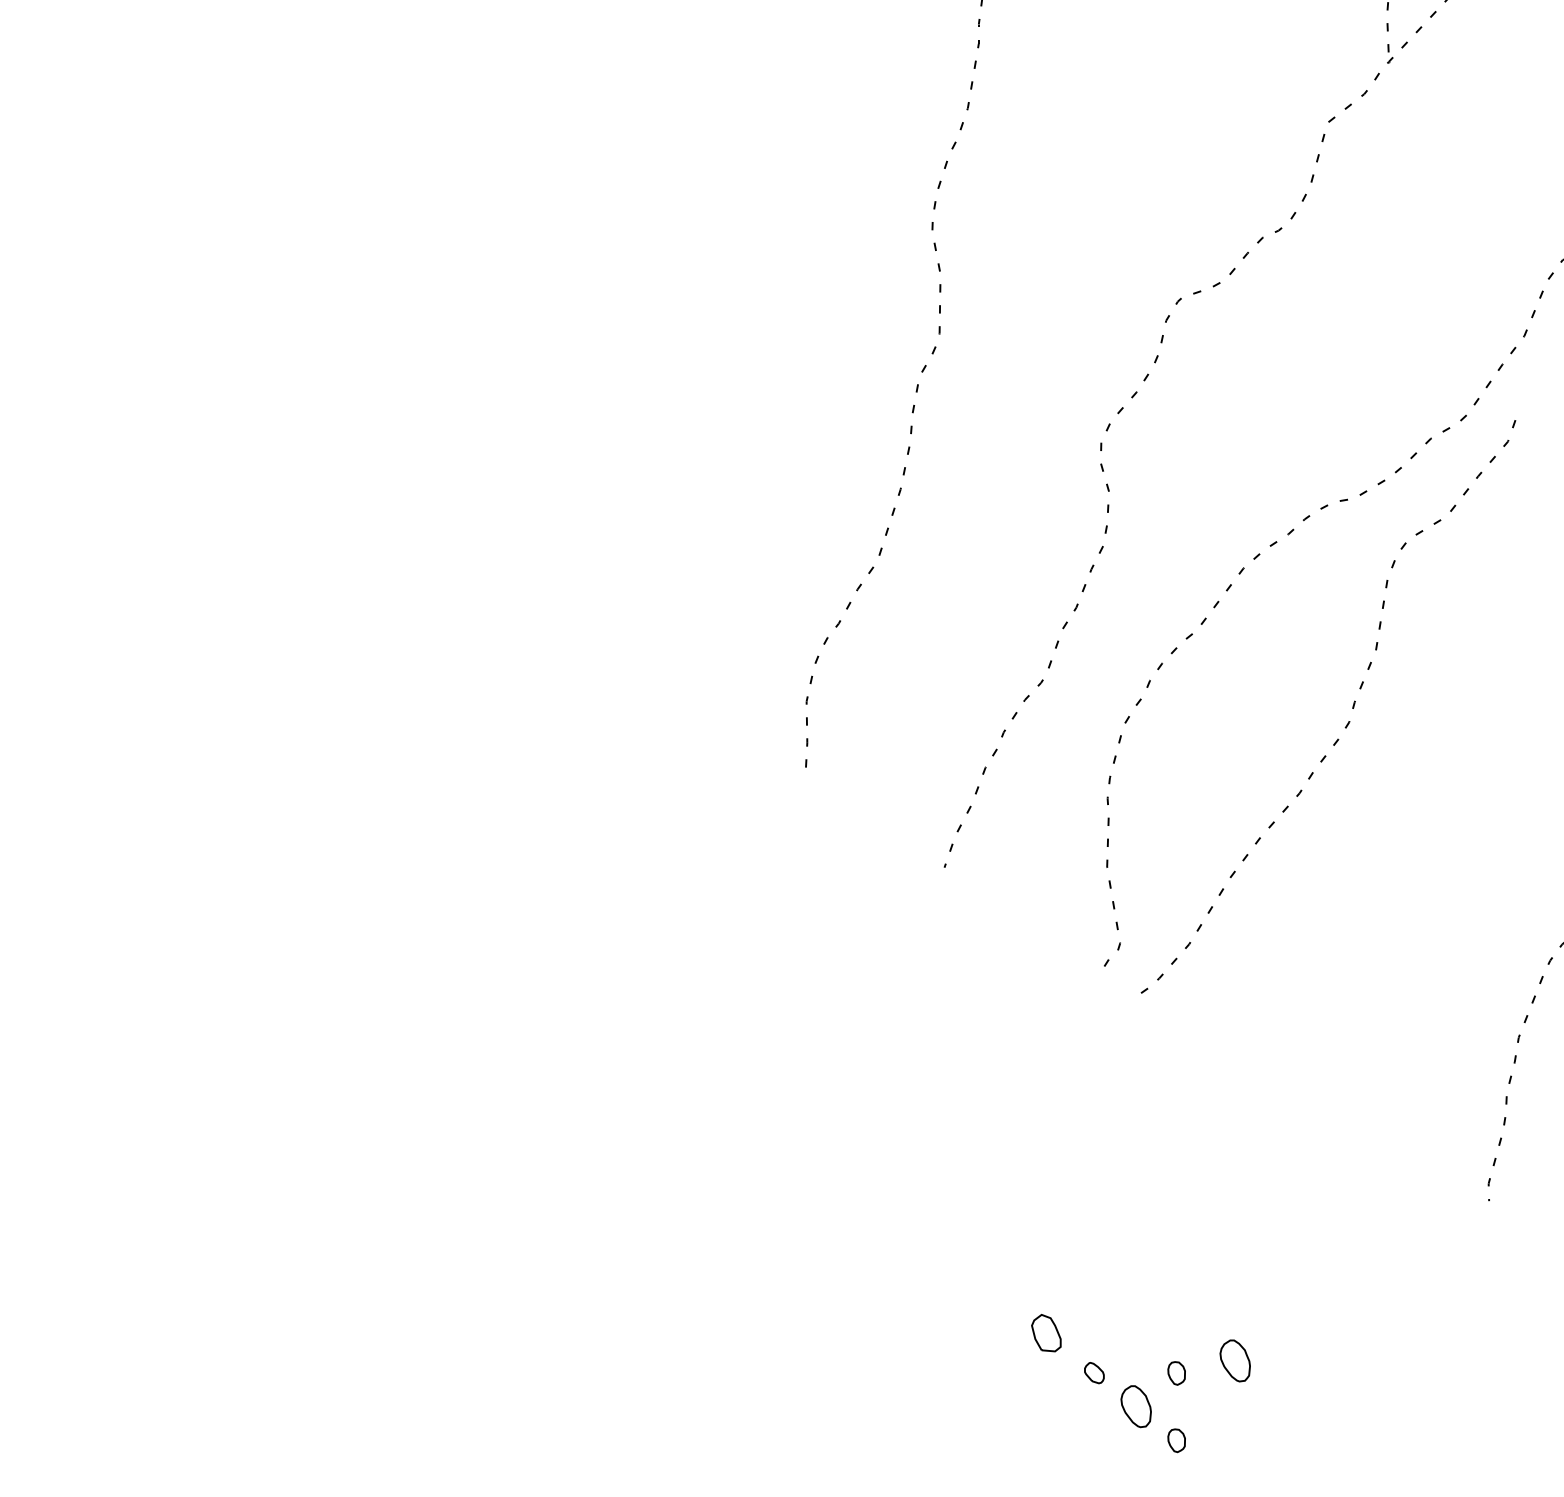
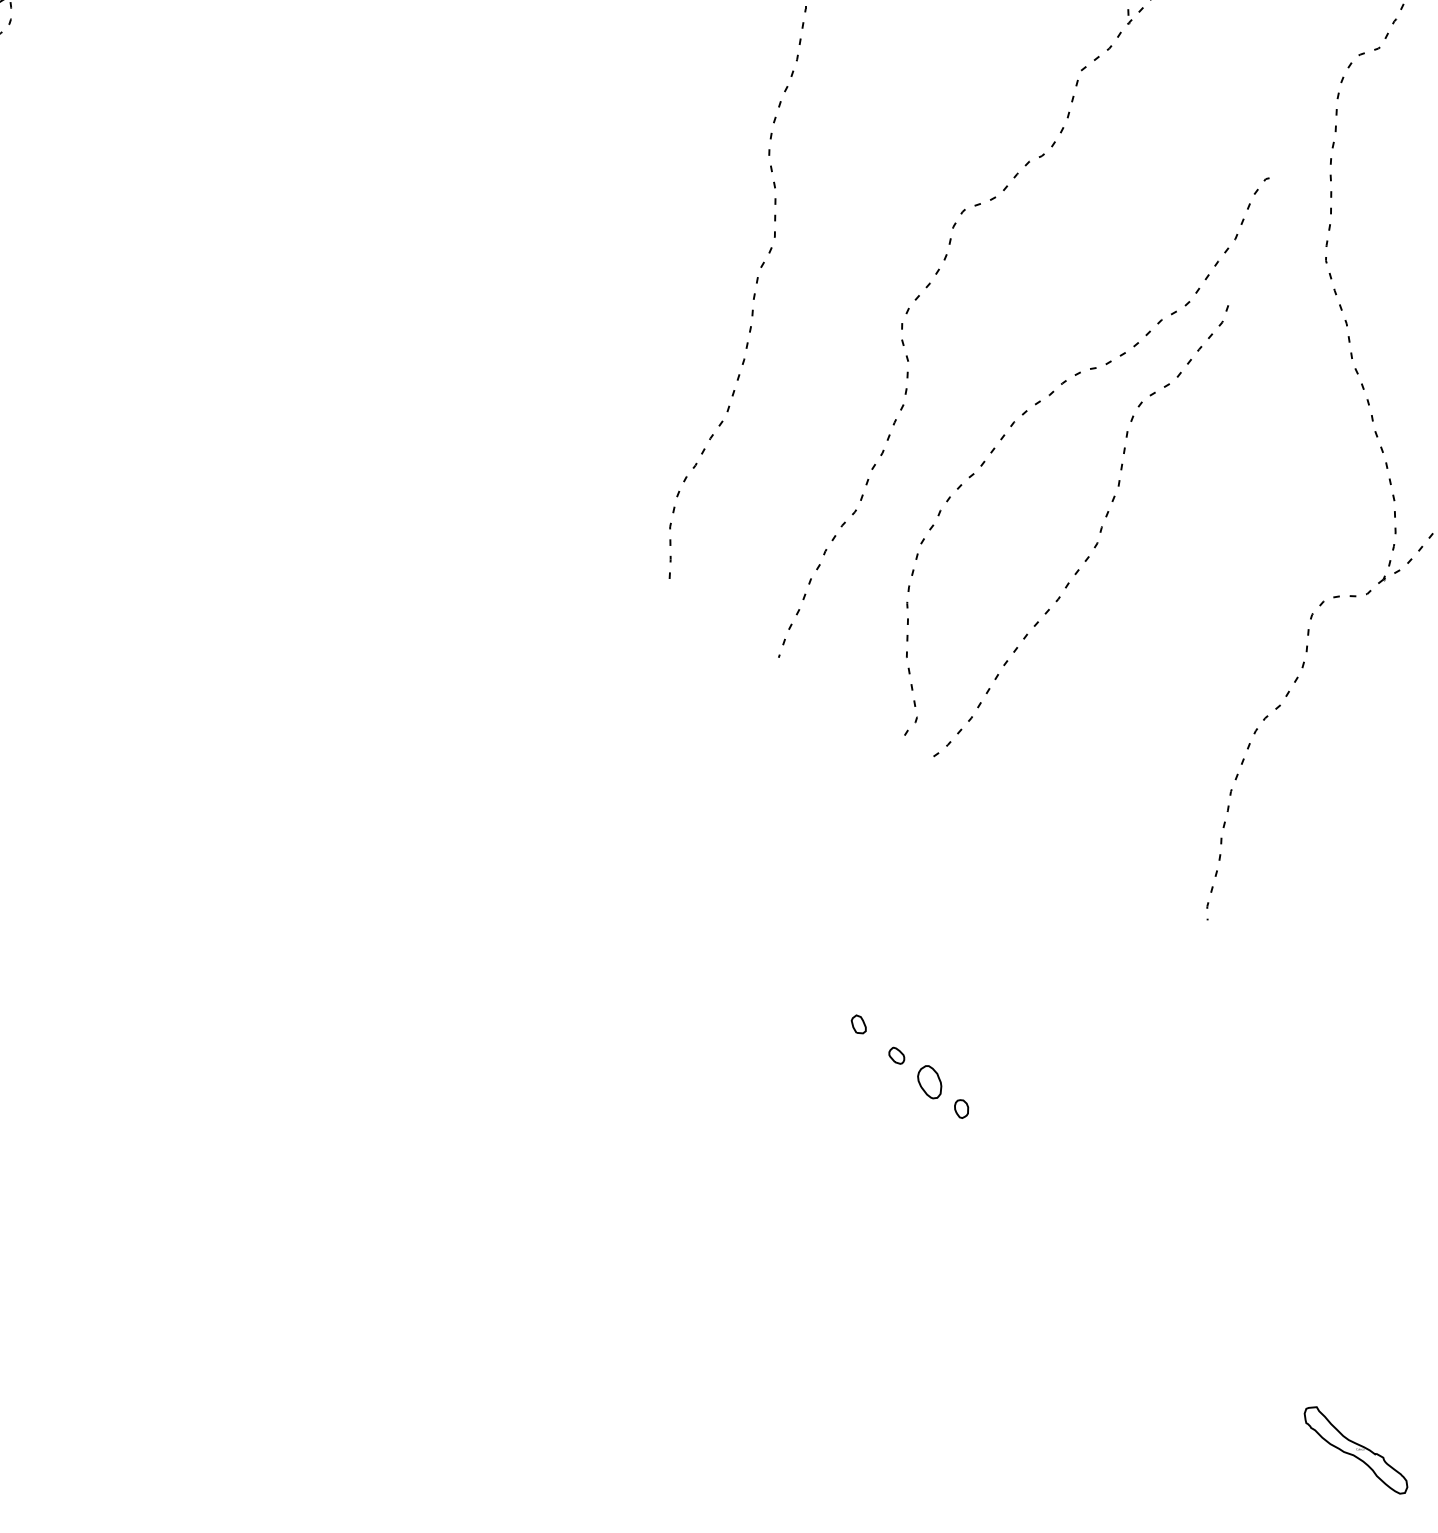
part: (1045, 1333) -> (858, 1024), size x0.62
part: (1234, 1361) -> (1007, 1046), removed
part: (1176, 1372) -> (961, 1055), removed

